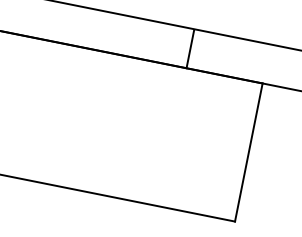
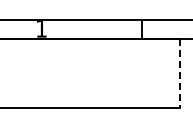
line: (248, 152) -> (179, 73), solid -> dashed

